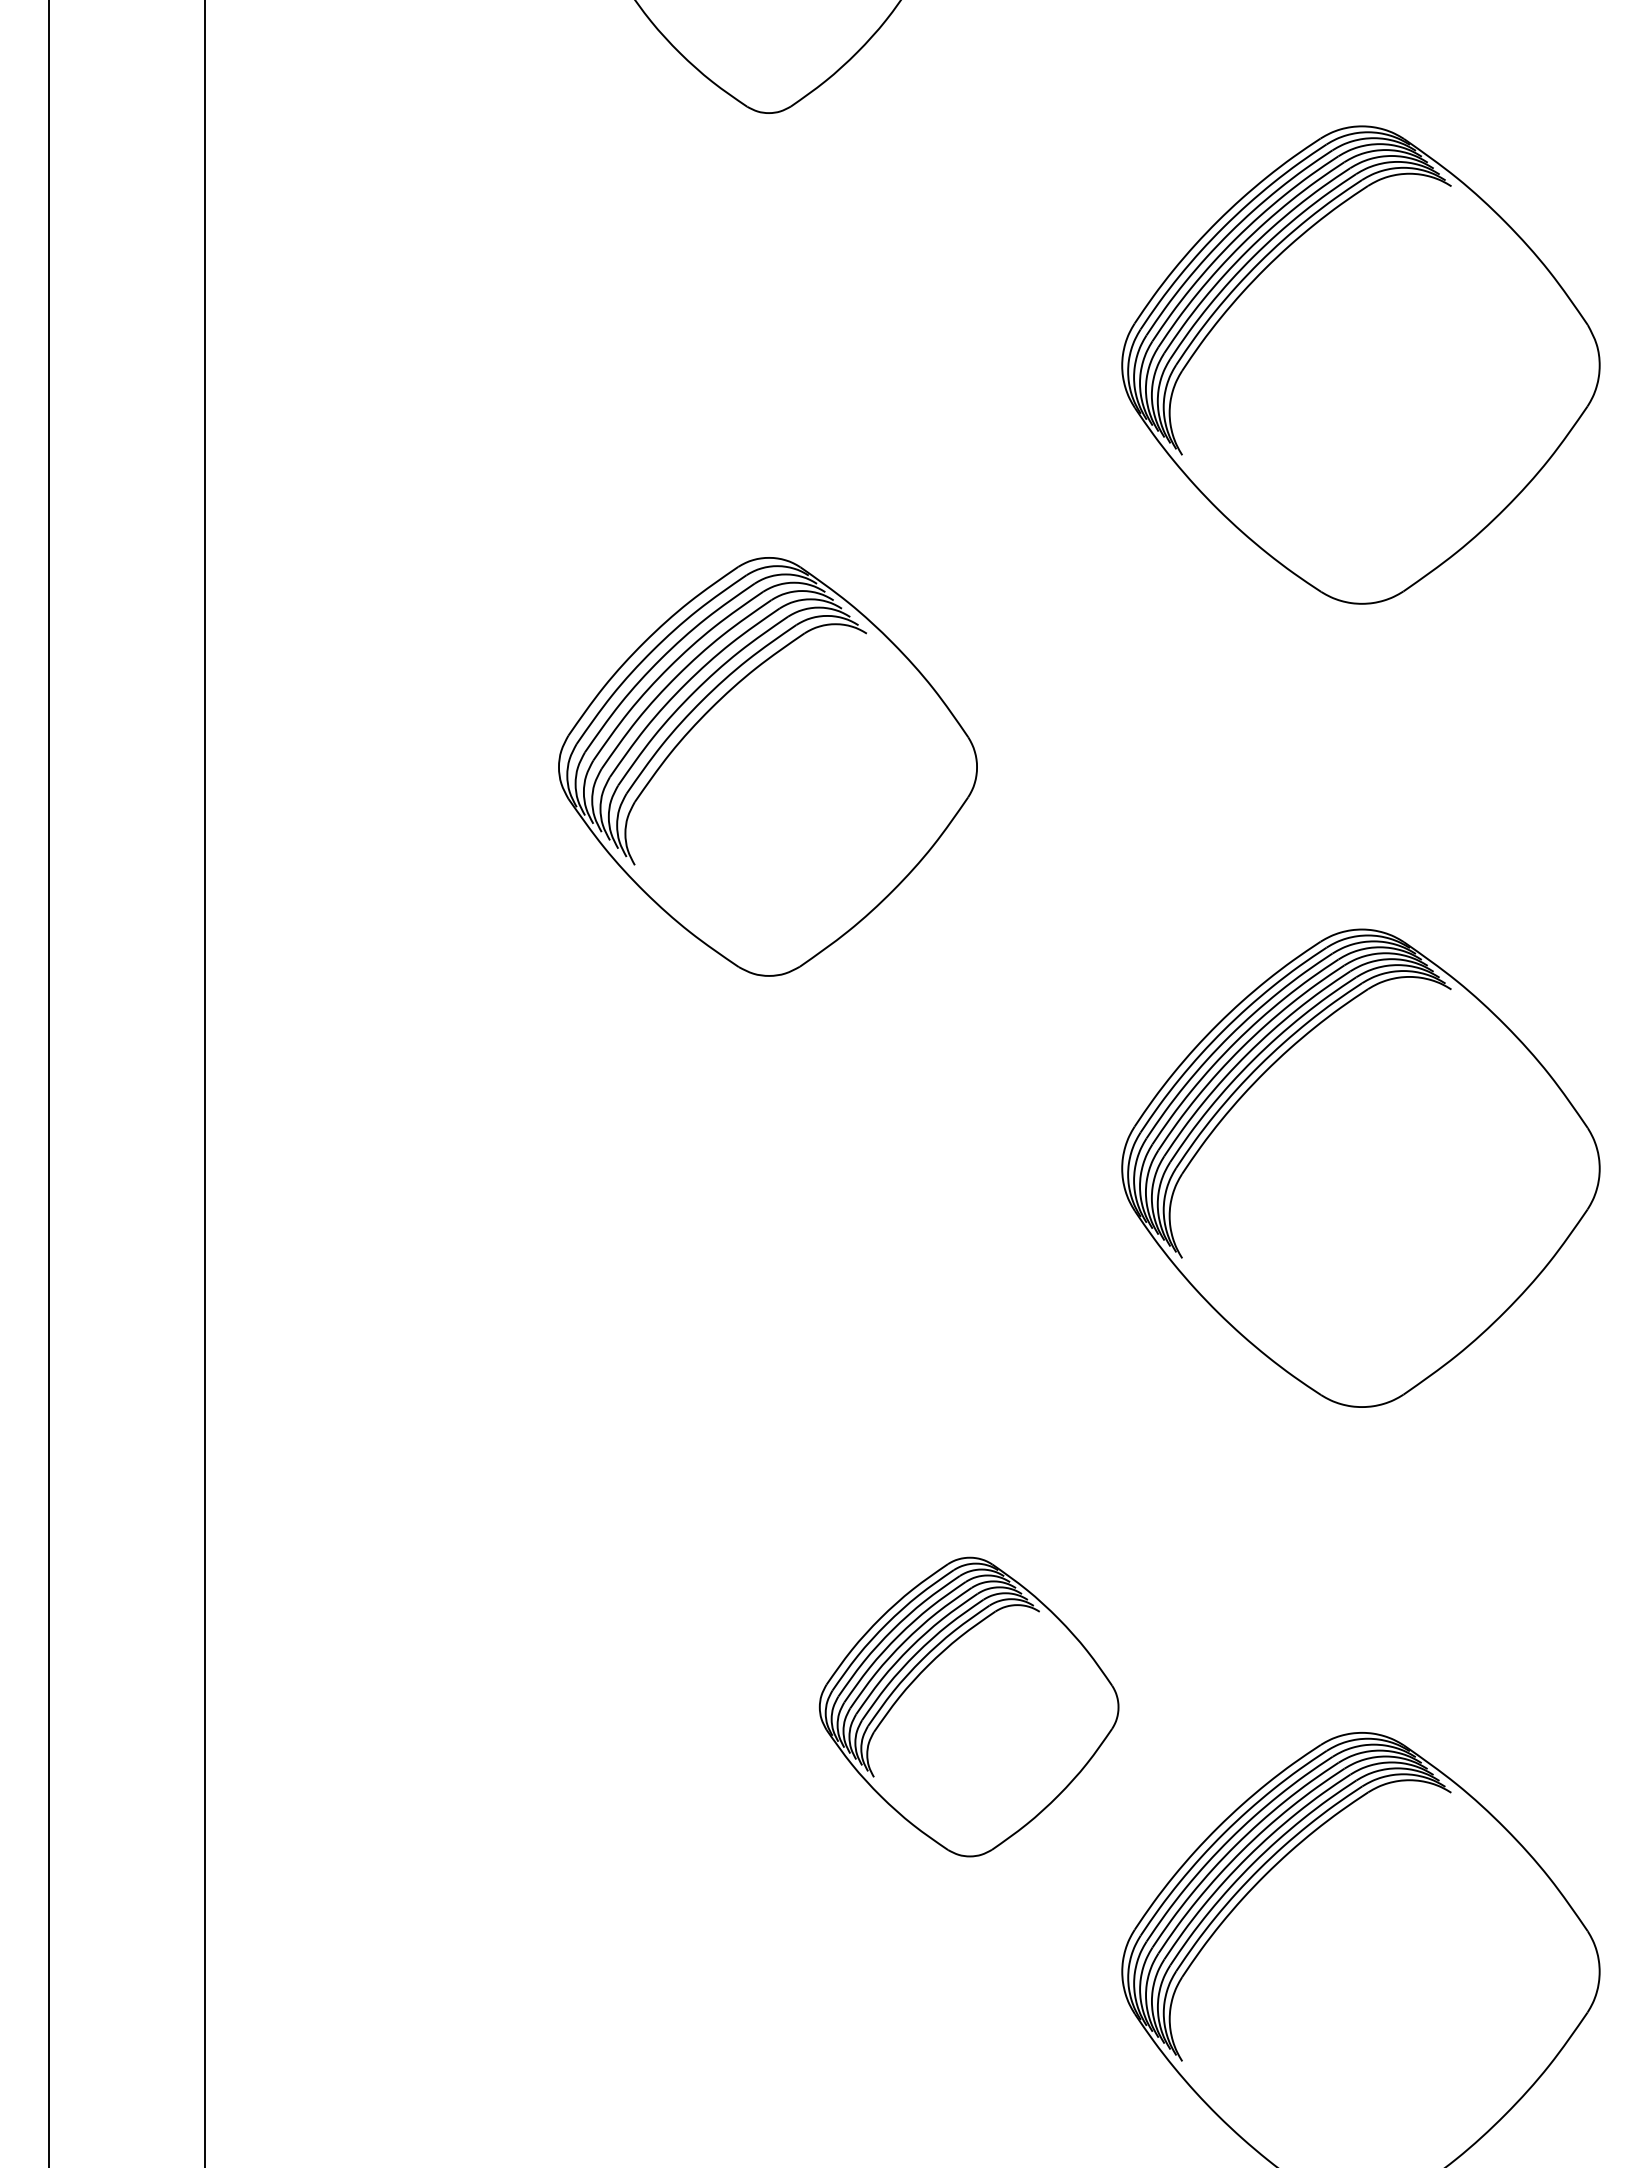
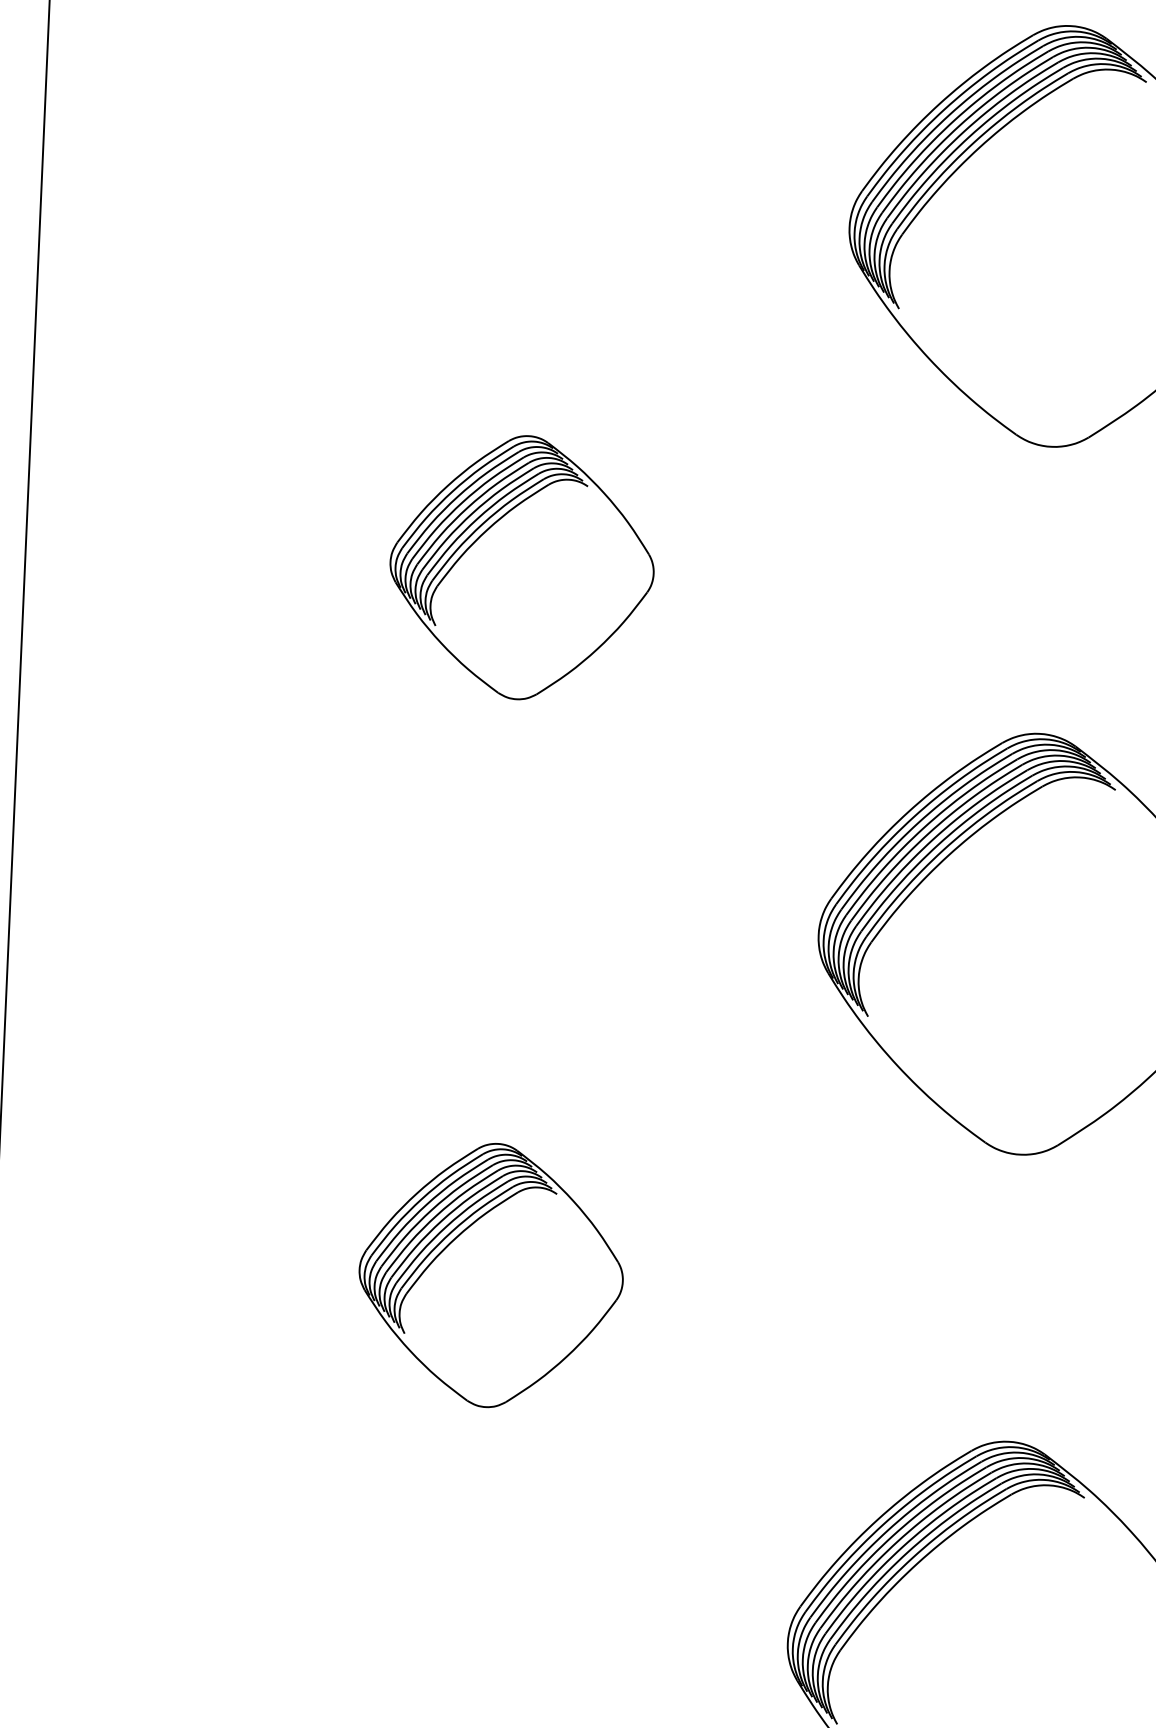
part: (768, 766) -> (522, 567), size x0.71
part: (968, 1706) -> (490, 1274), moved

